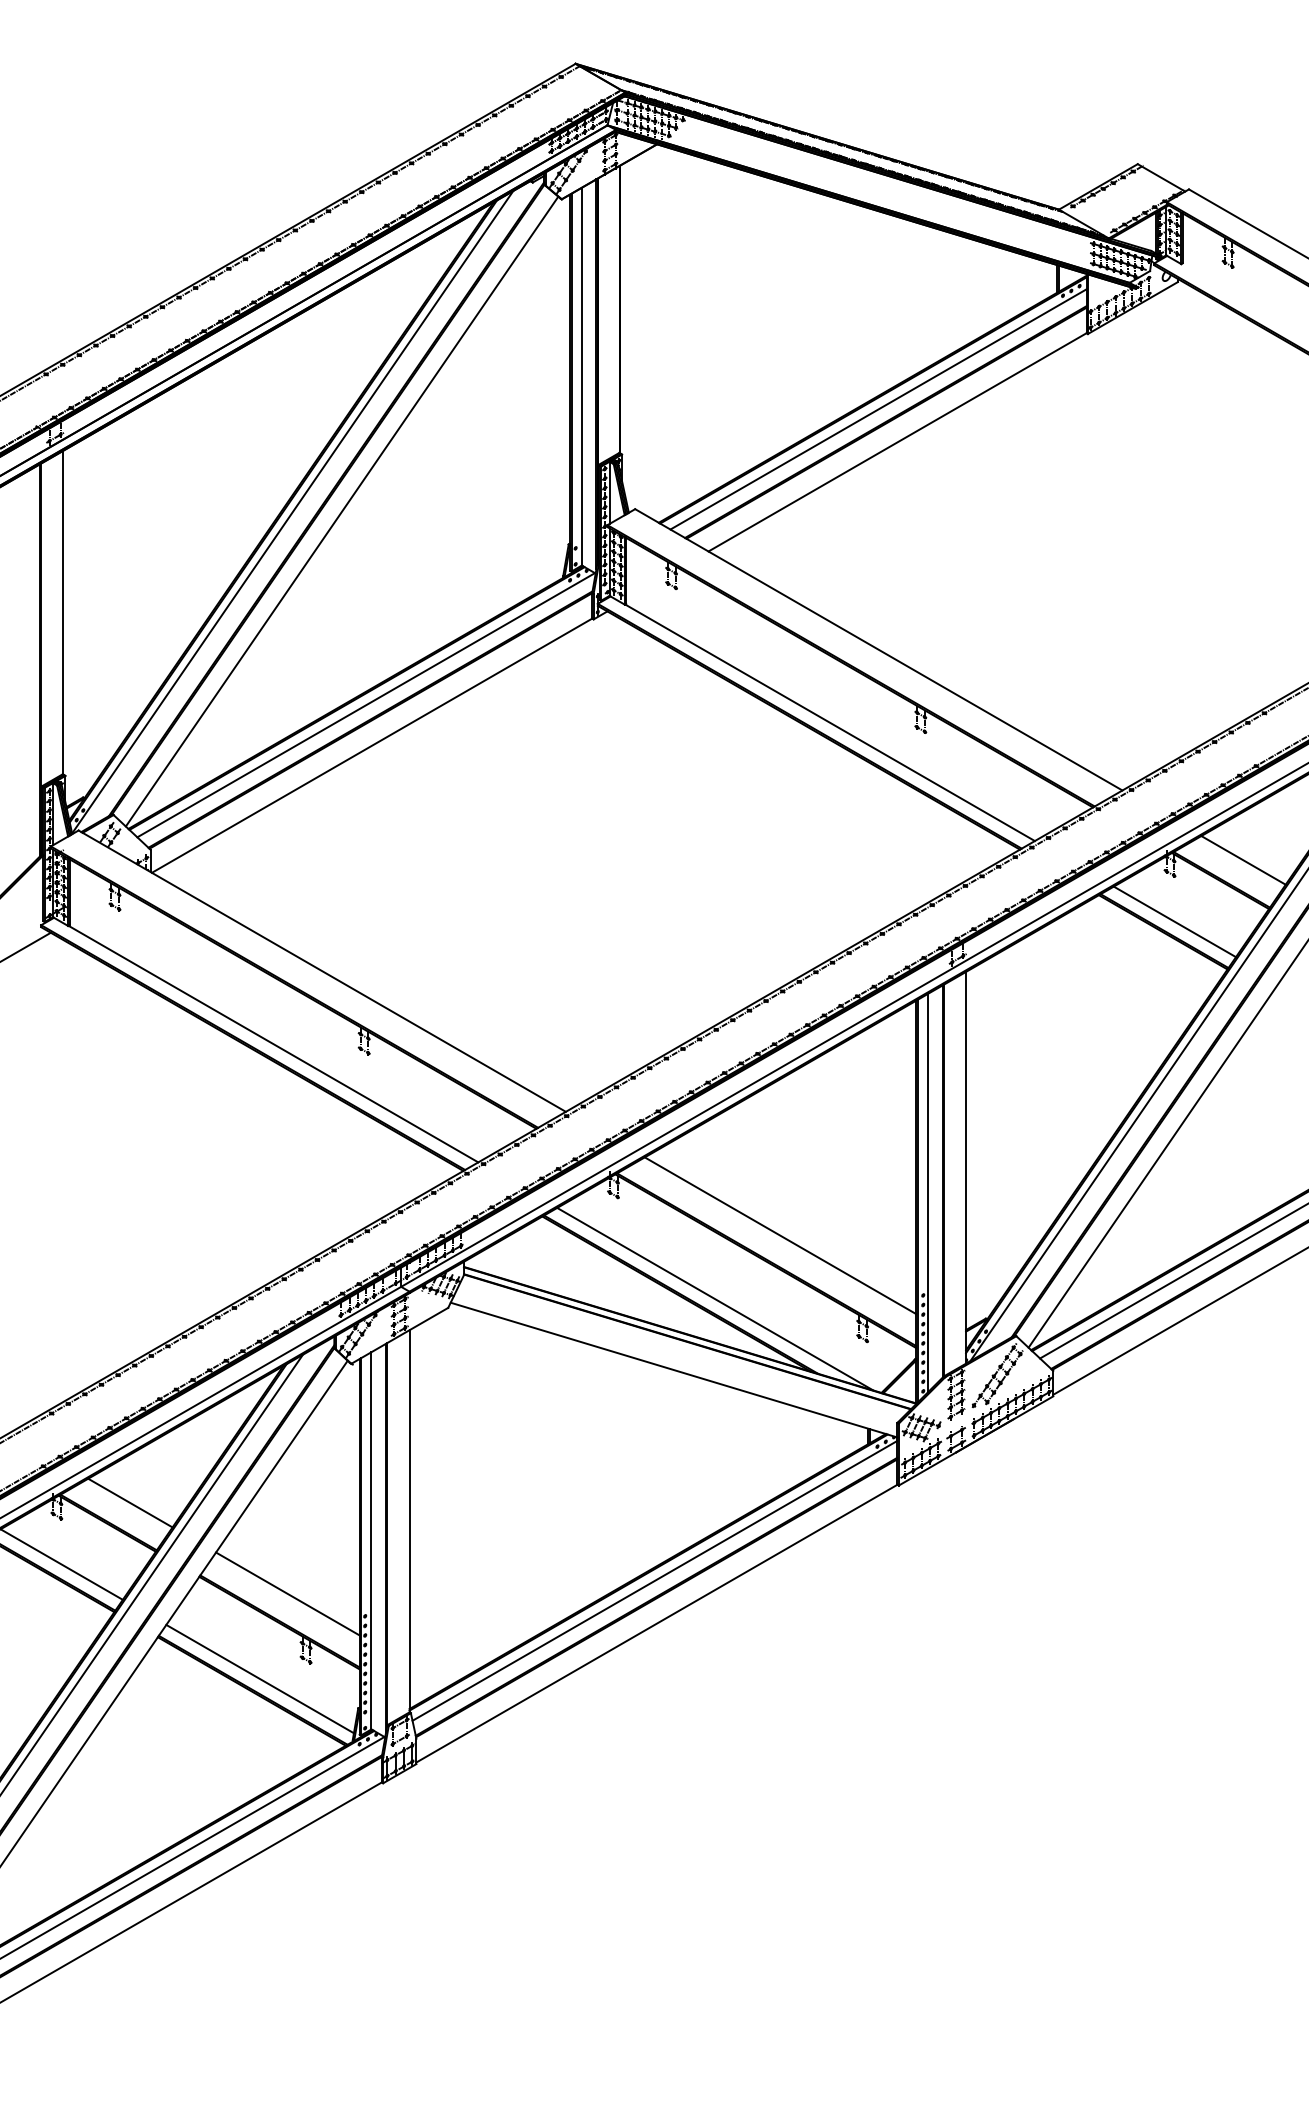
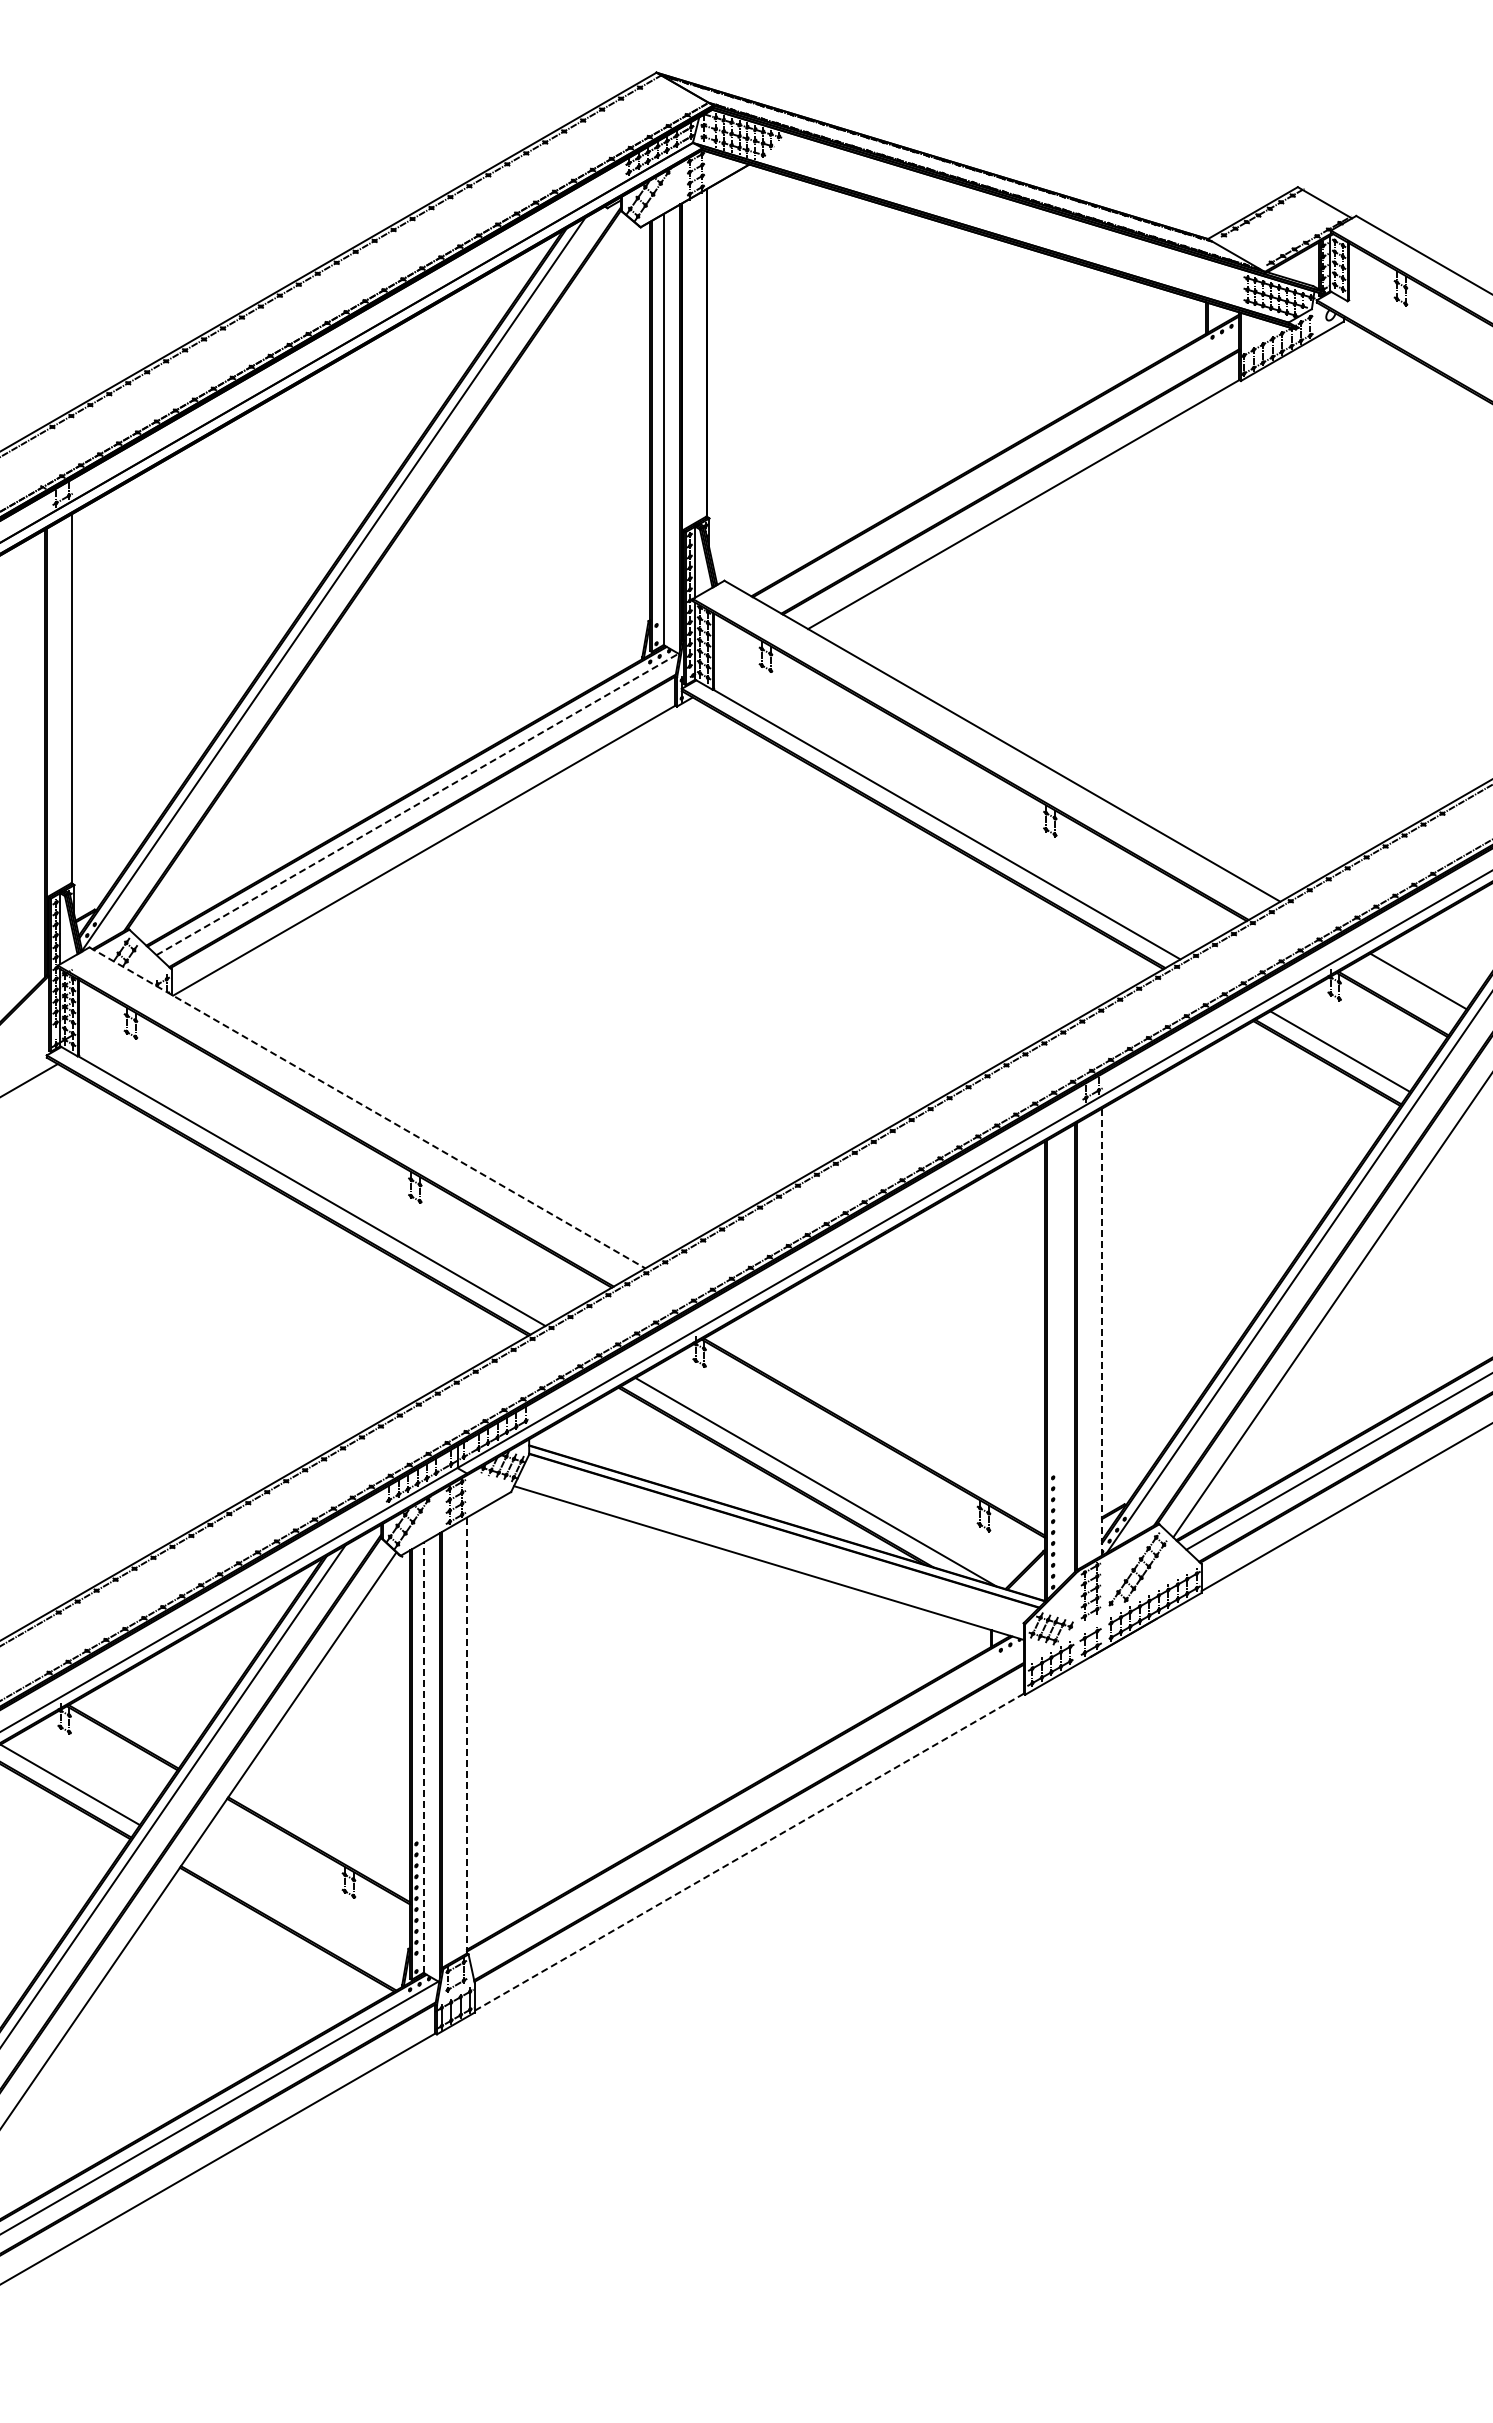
line: (878, 409) -> (1001, 466), removed
line: (341, 511) -> (389, 583), removed
line: (366, 705) -> (417, 804), solid -> dashed
line: (322, 970) -> (367, 1107), solid -> dashed
line: (965, 1167) -> (1101, 1331), solid -> dashed
line: (927, 1192) -> (1058, 1360), removed
line: (780, 1235) -> (890, 1409), removed
line: (130, 1502) -> (148, 1714), removed
line: (409, 1521) -> (467, 1735), solid -> dashed
line: (371, 1540) -> (423, 1757), solid -> dashed
line: (654, 1580) -> (746, 1803), removed
line: (288, 1594) -> (328, 1818), removed
line: (657, 1623) -> (749, 1852), solid -> dashed
line: (260, 1679) -> (296, 1915), removed

